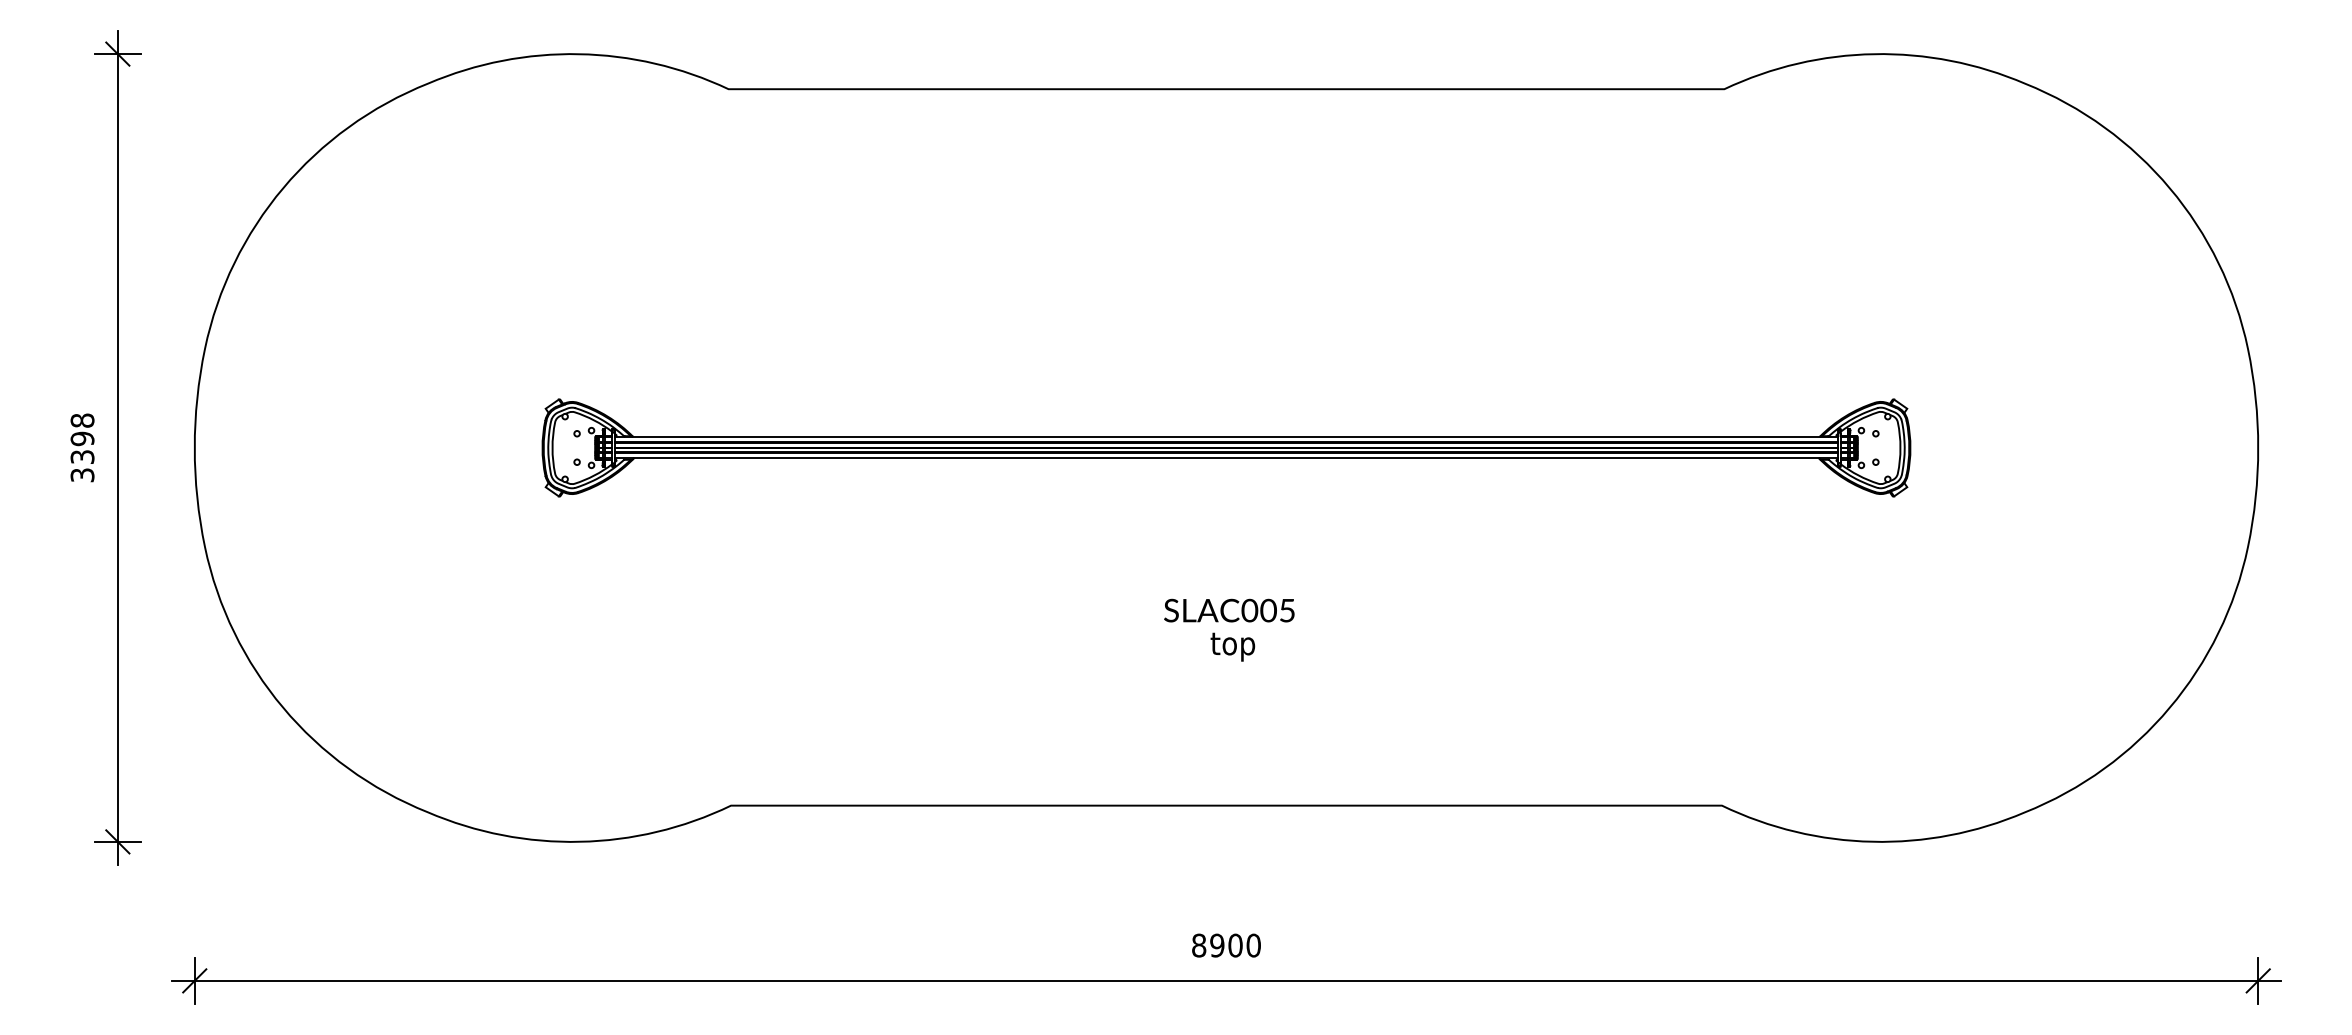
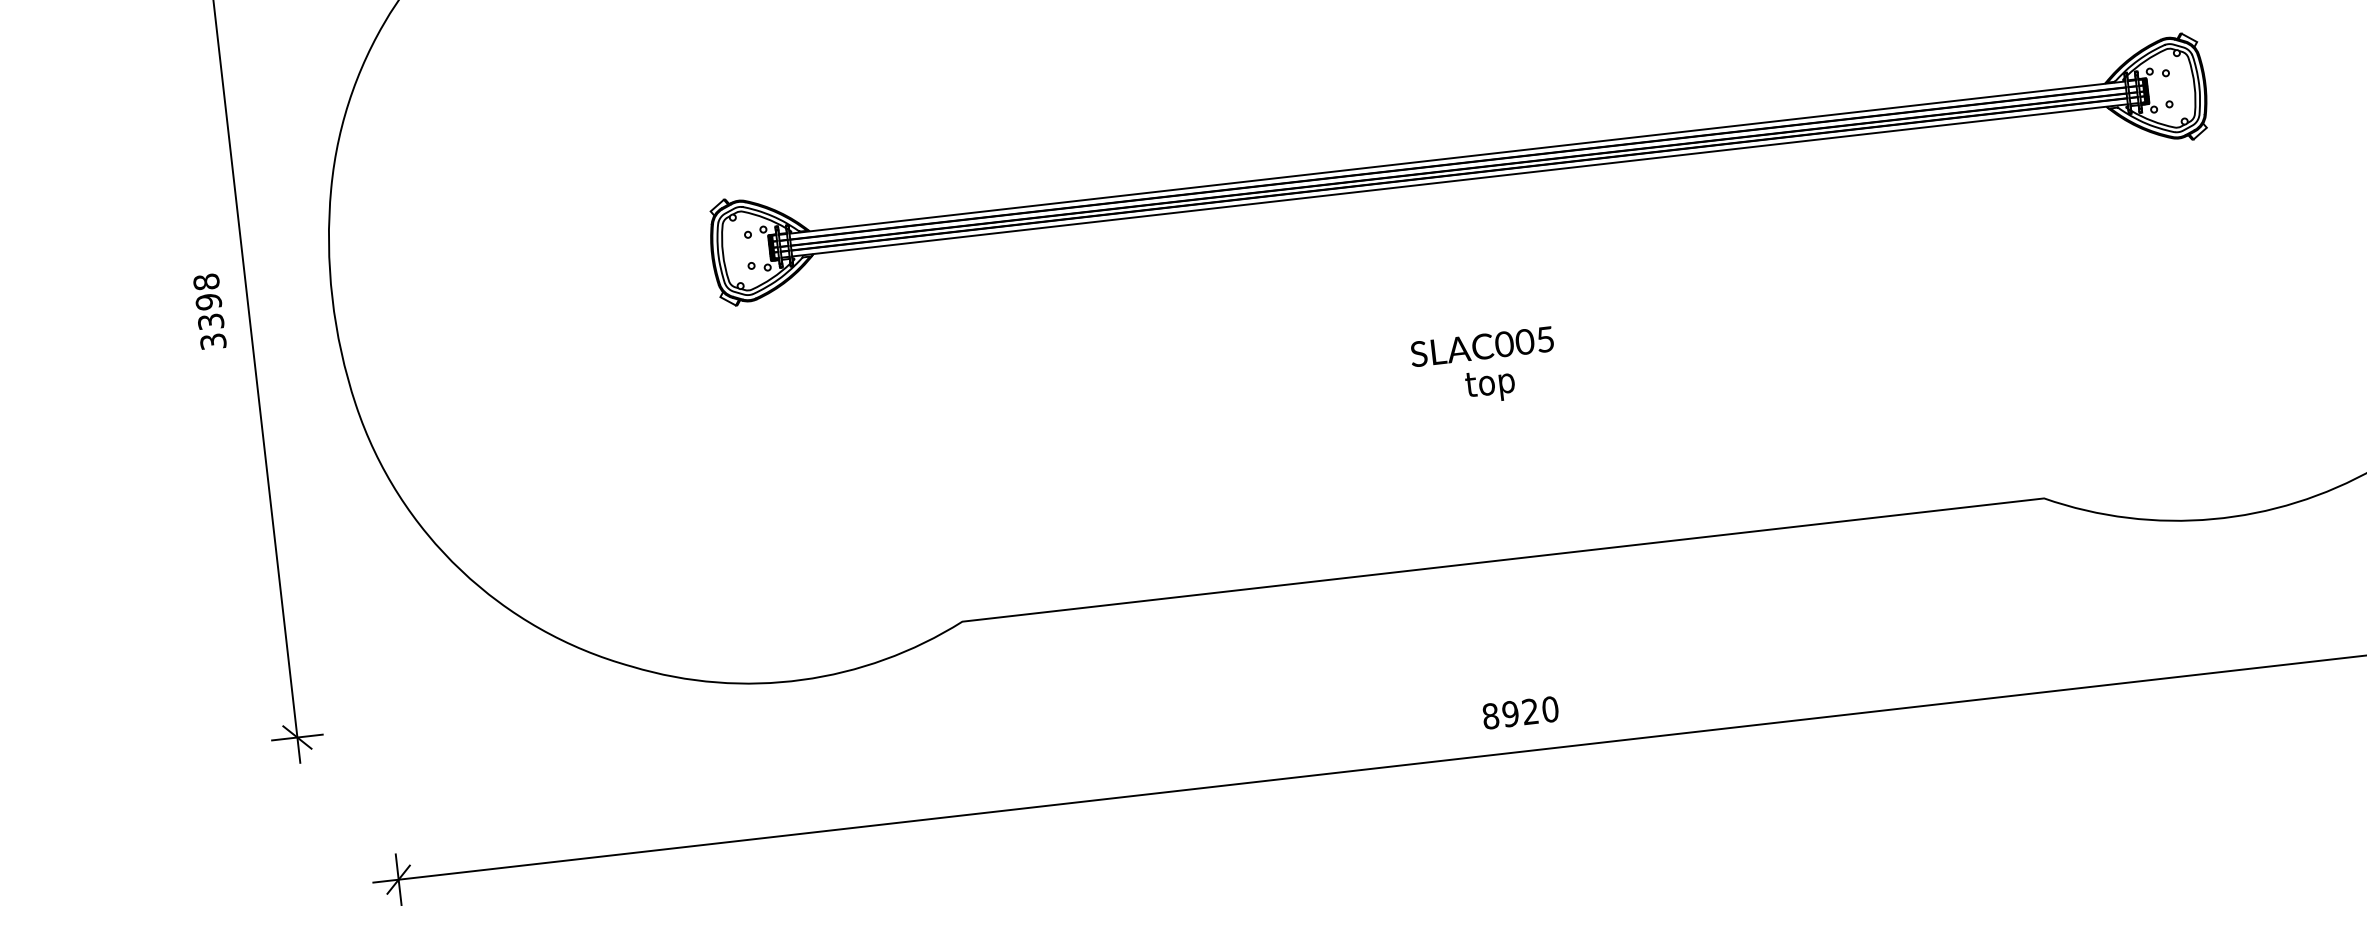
text: (1235, 945) -> (1530, 711), 8900 -> 8920

